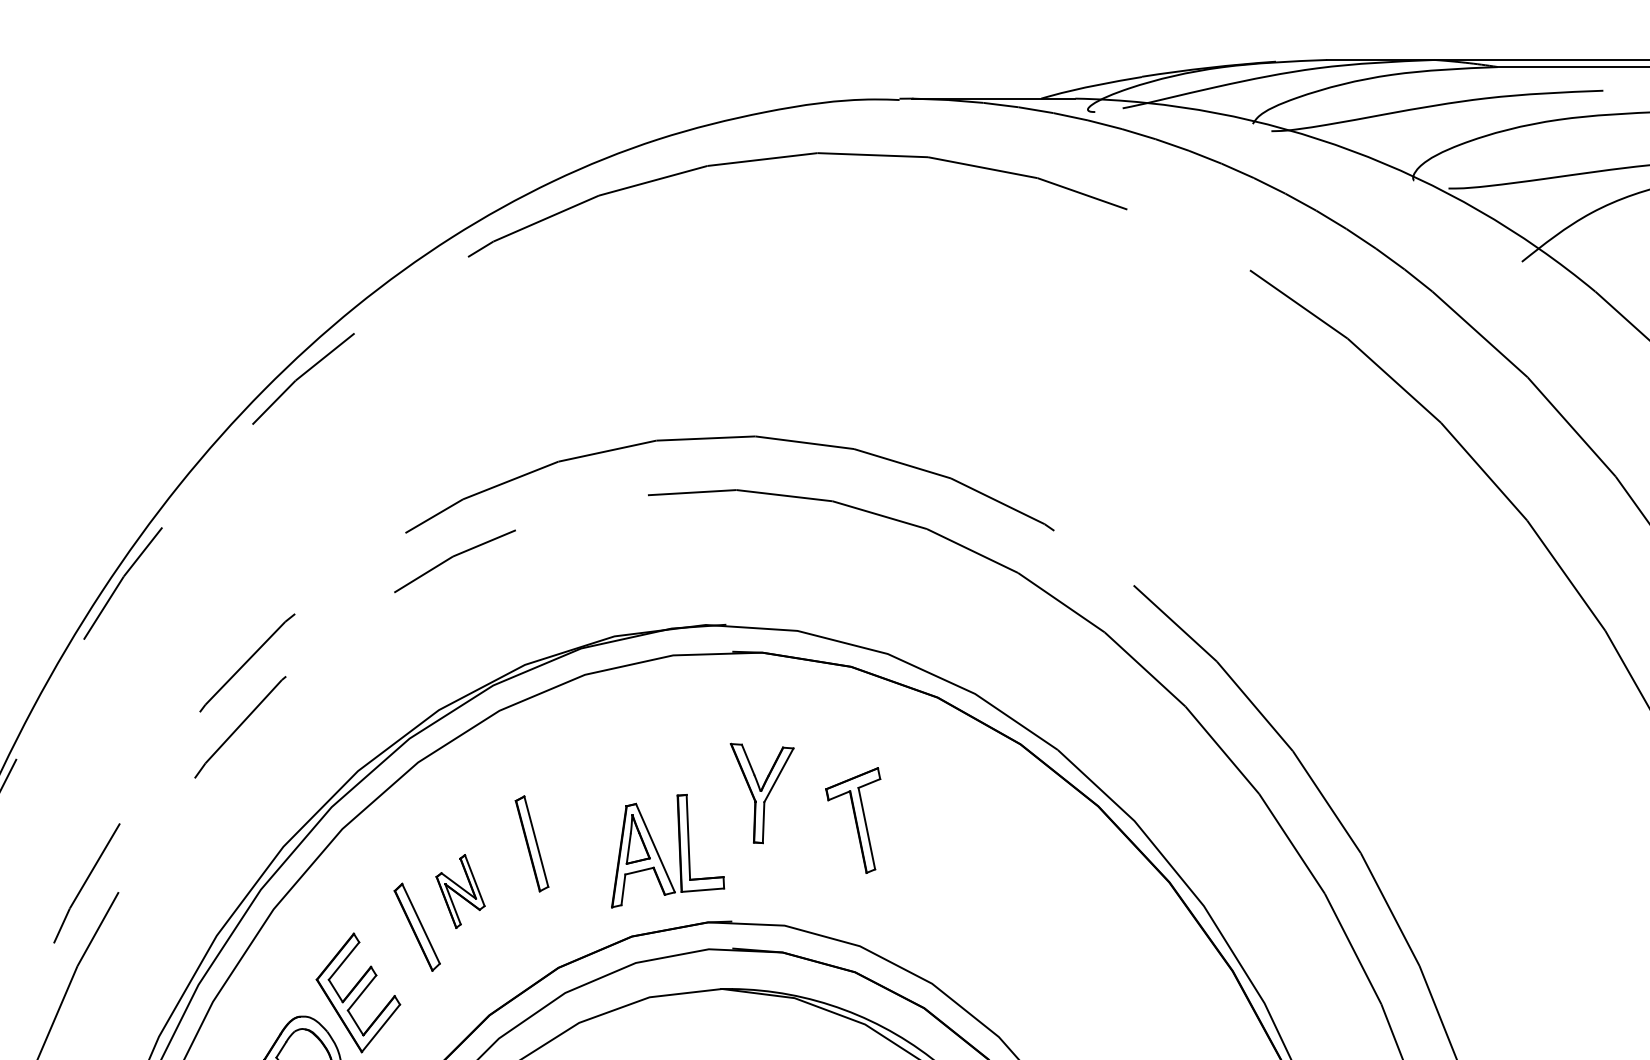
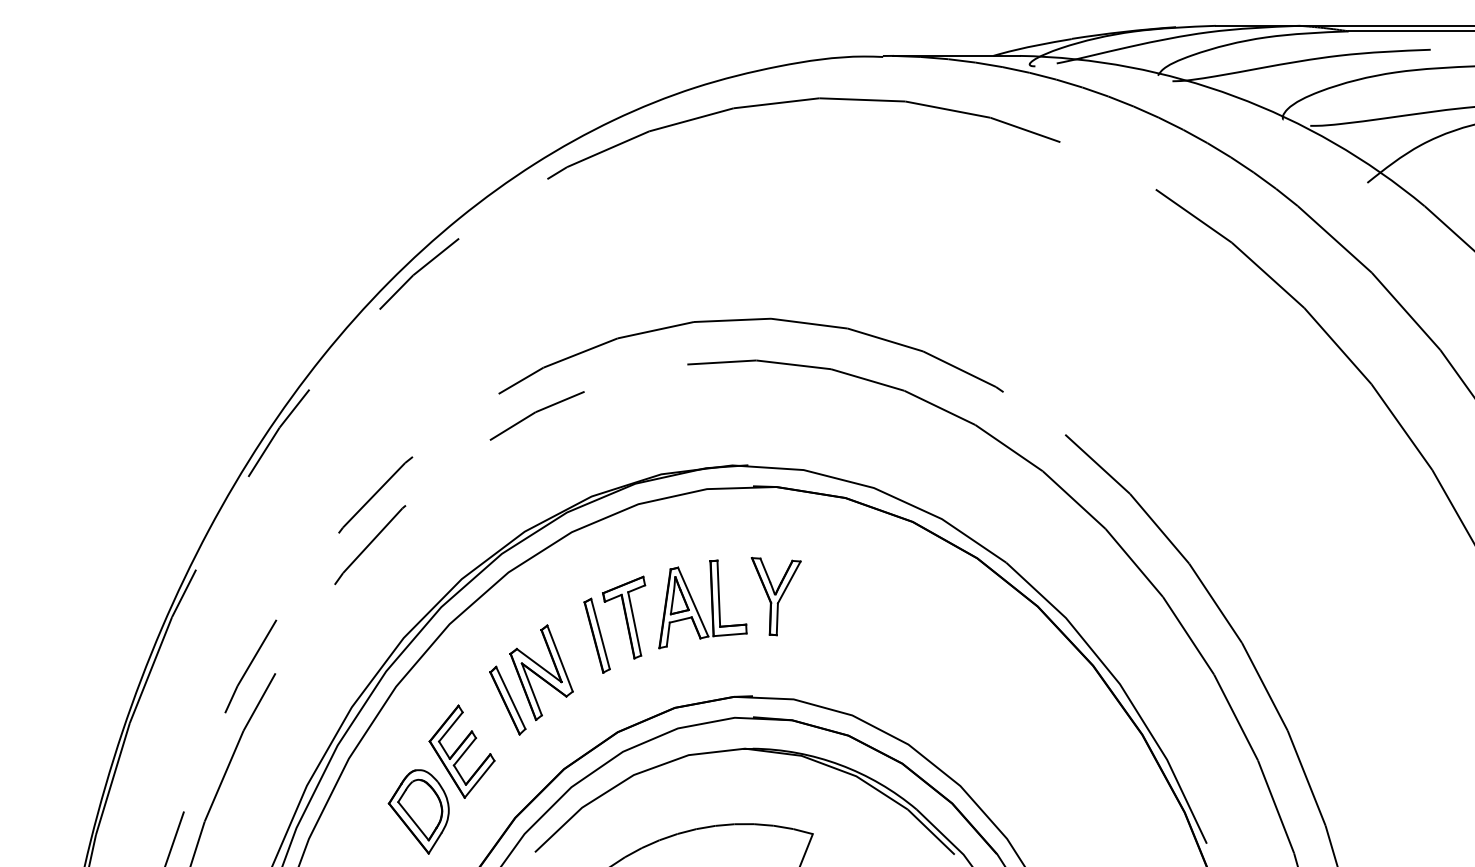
part: (853, 820) -> (624, 617), moved
part: (659, 853) -> (696, 606), moved
part: (460, 891) -> (541, 672), size x1.67

